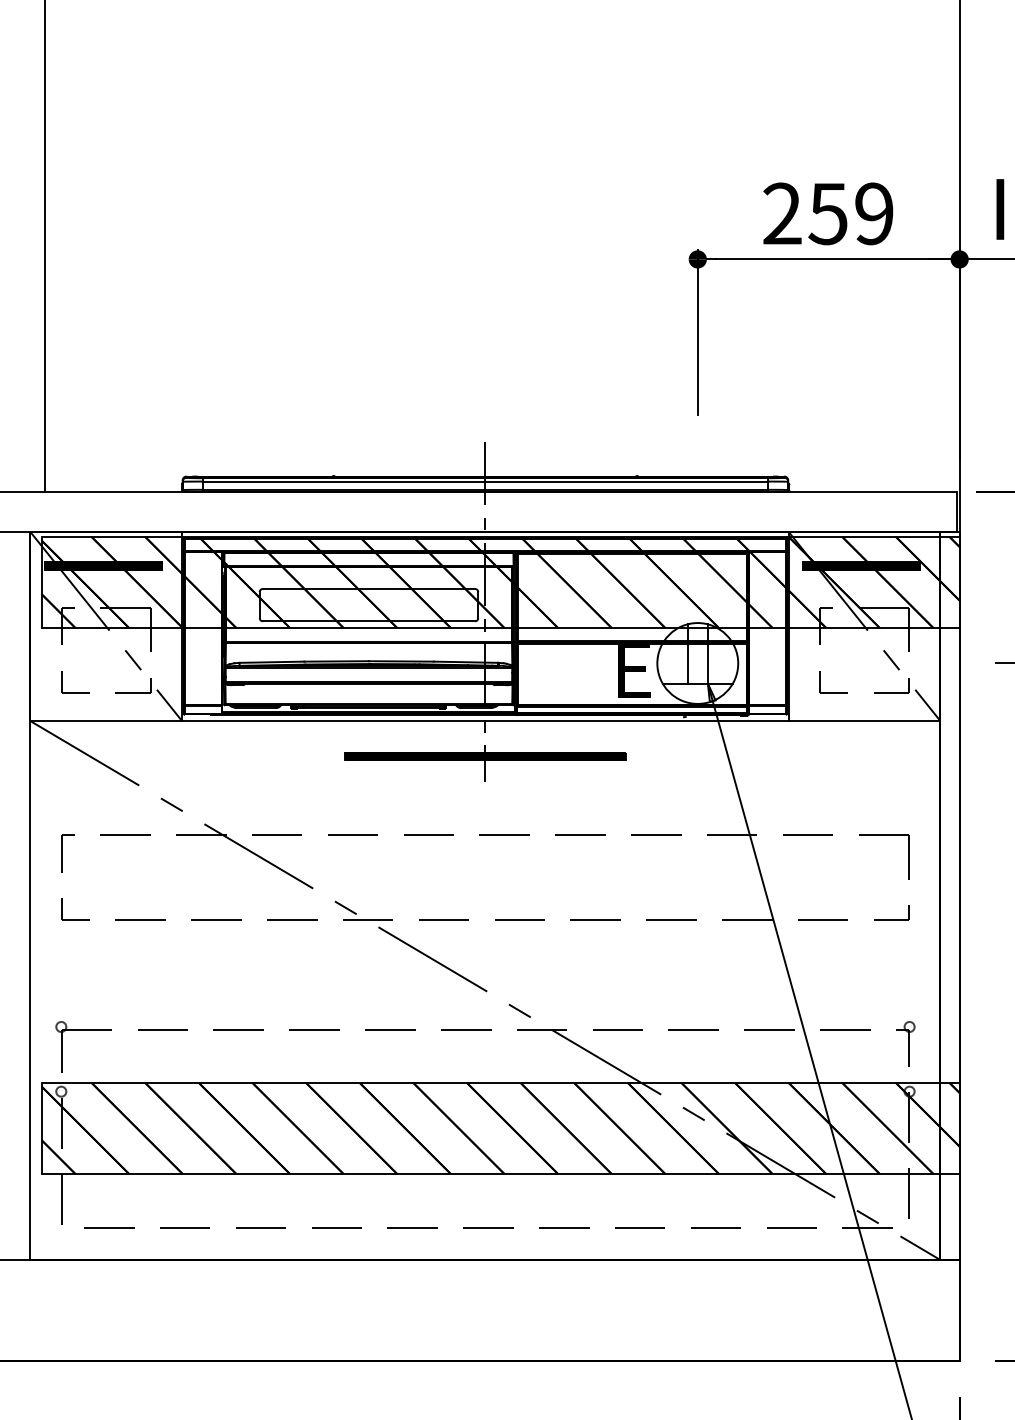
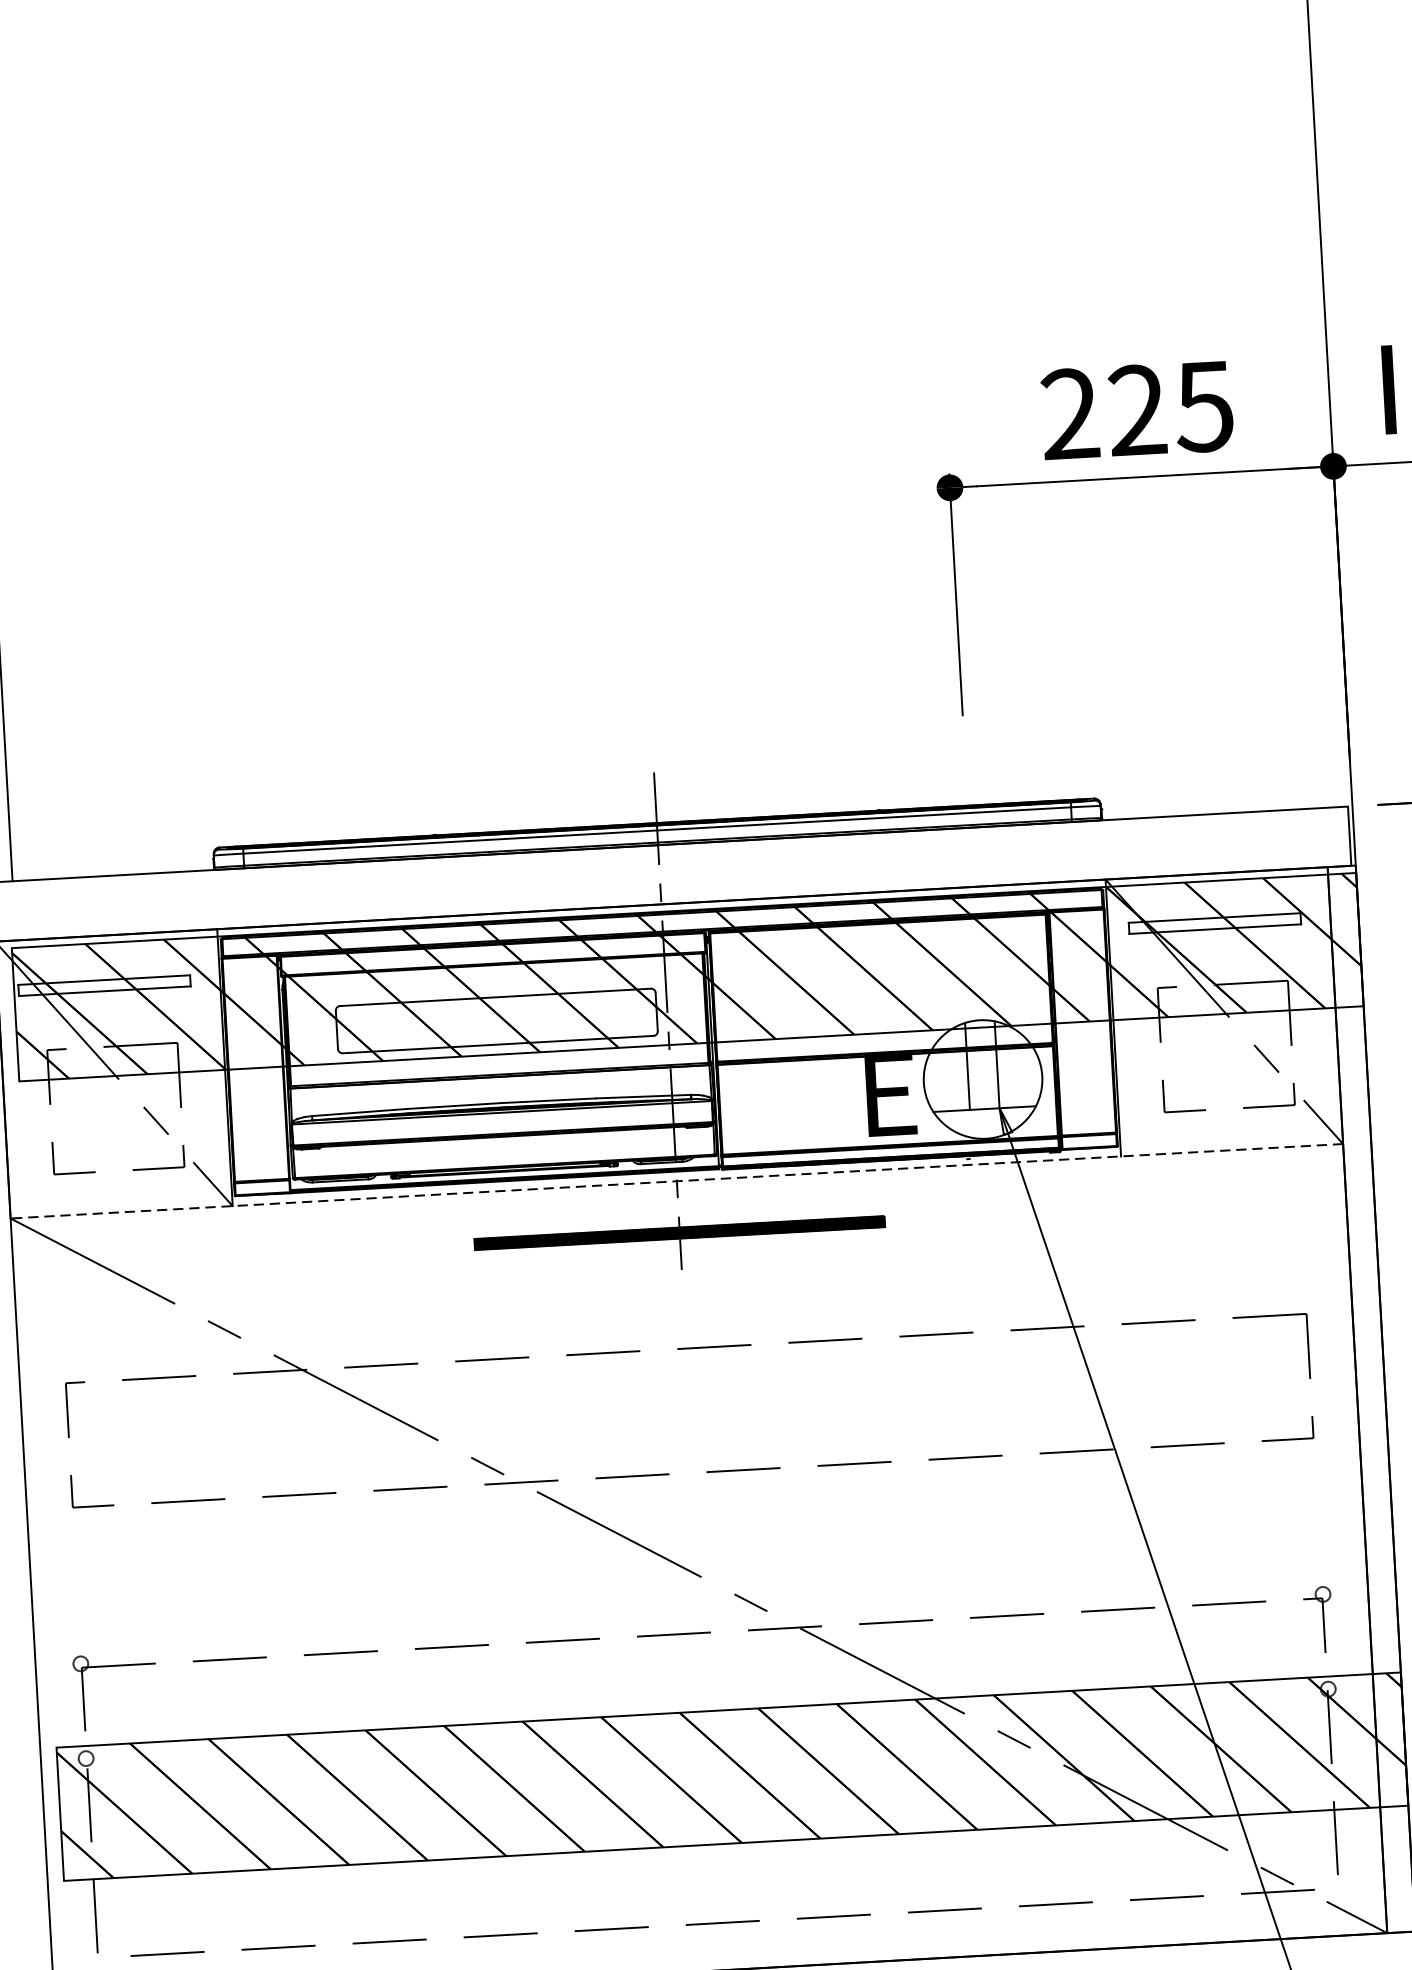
text: (850, 213) -> (1169, 408), 259 -> 225
hatch: (102, 565) -> (103, 984), removed
hatch: (861, 565) -> (1214, 922), removed
line: (485, 721) -> (676, 1181), solid -> dashed

